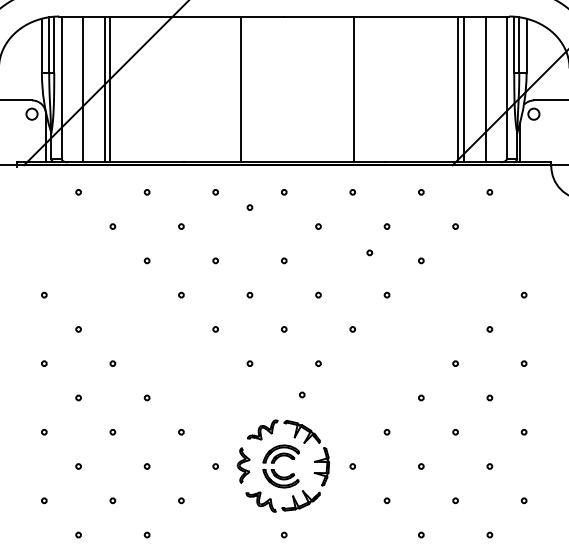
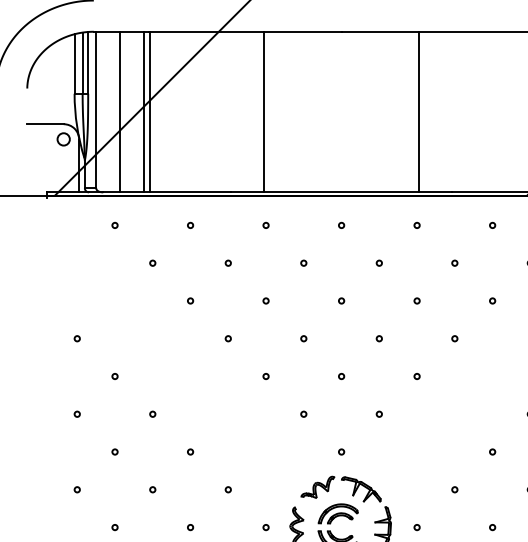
line: (241, 89) -> (264, 112), moved
circle: (249, 207) -> (303, 263), moved
circle: (369, 252) -> (416, 300), moved
circle: (302, 394) -> (341, 451), moved

